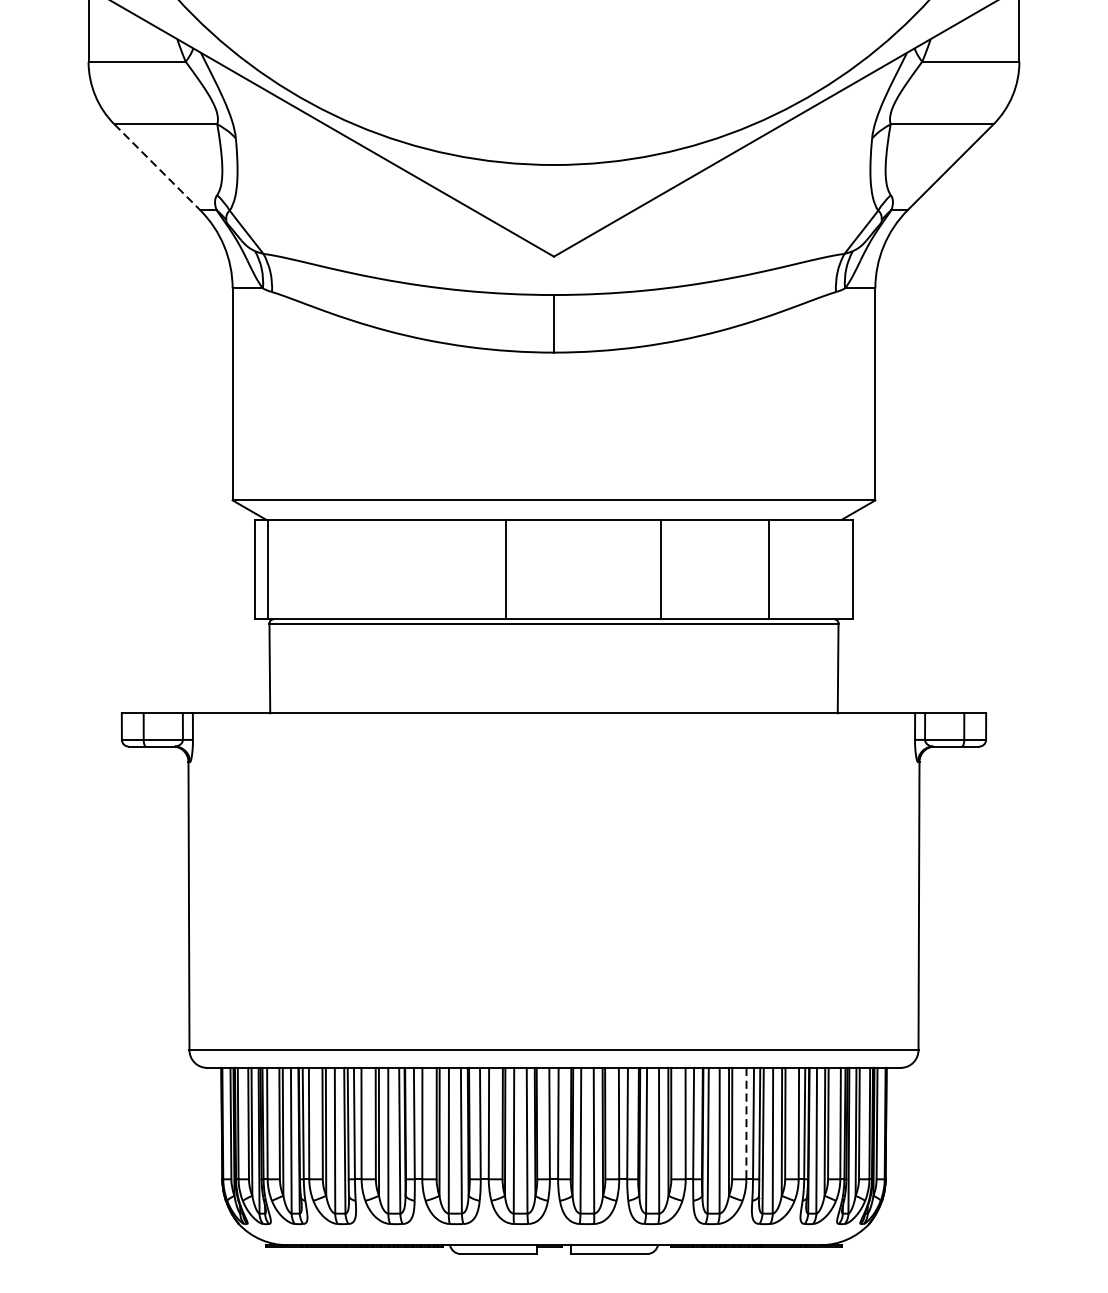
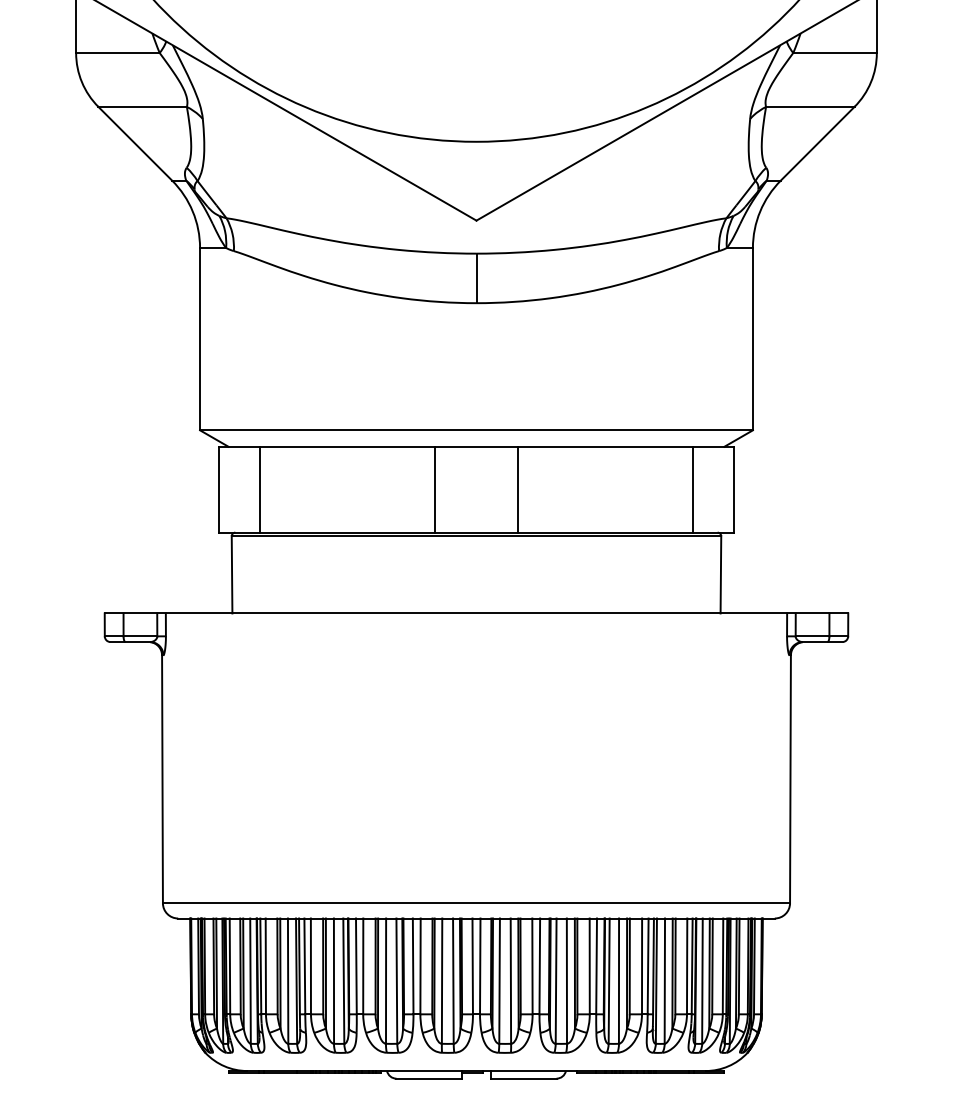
line: (157, 168) -> (135, 144), dashed -> solid
line: (268, 569) -> (260, 489), moved
line: (660, 569) -> (517, 489), moved
line: (769, 569) -> (692, 489), moved
line: (746, 1123) -> (642, 966), dashed -> solid

